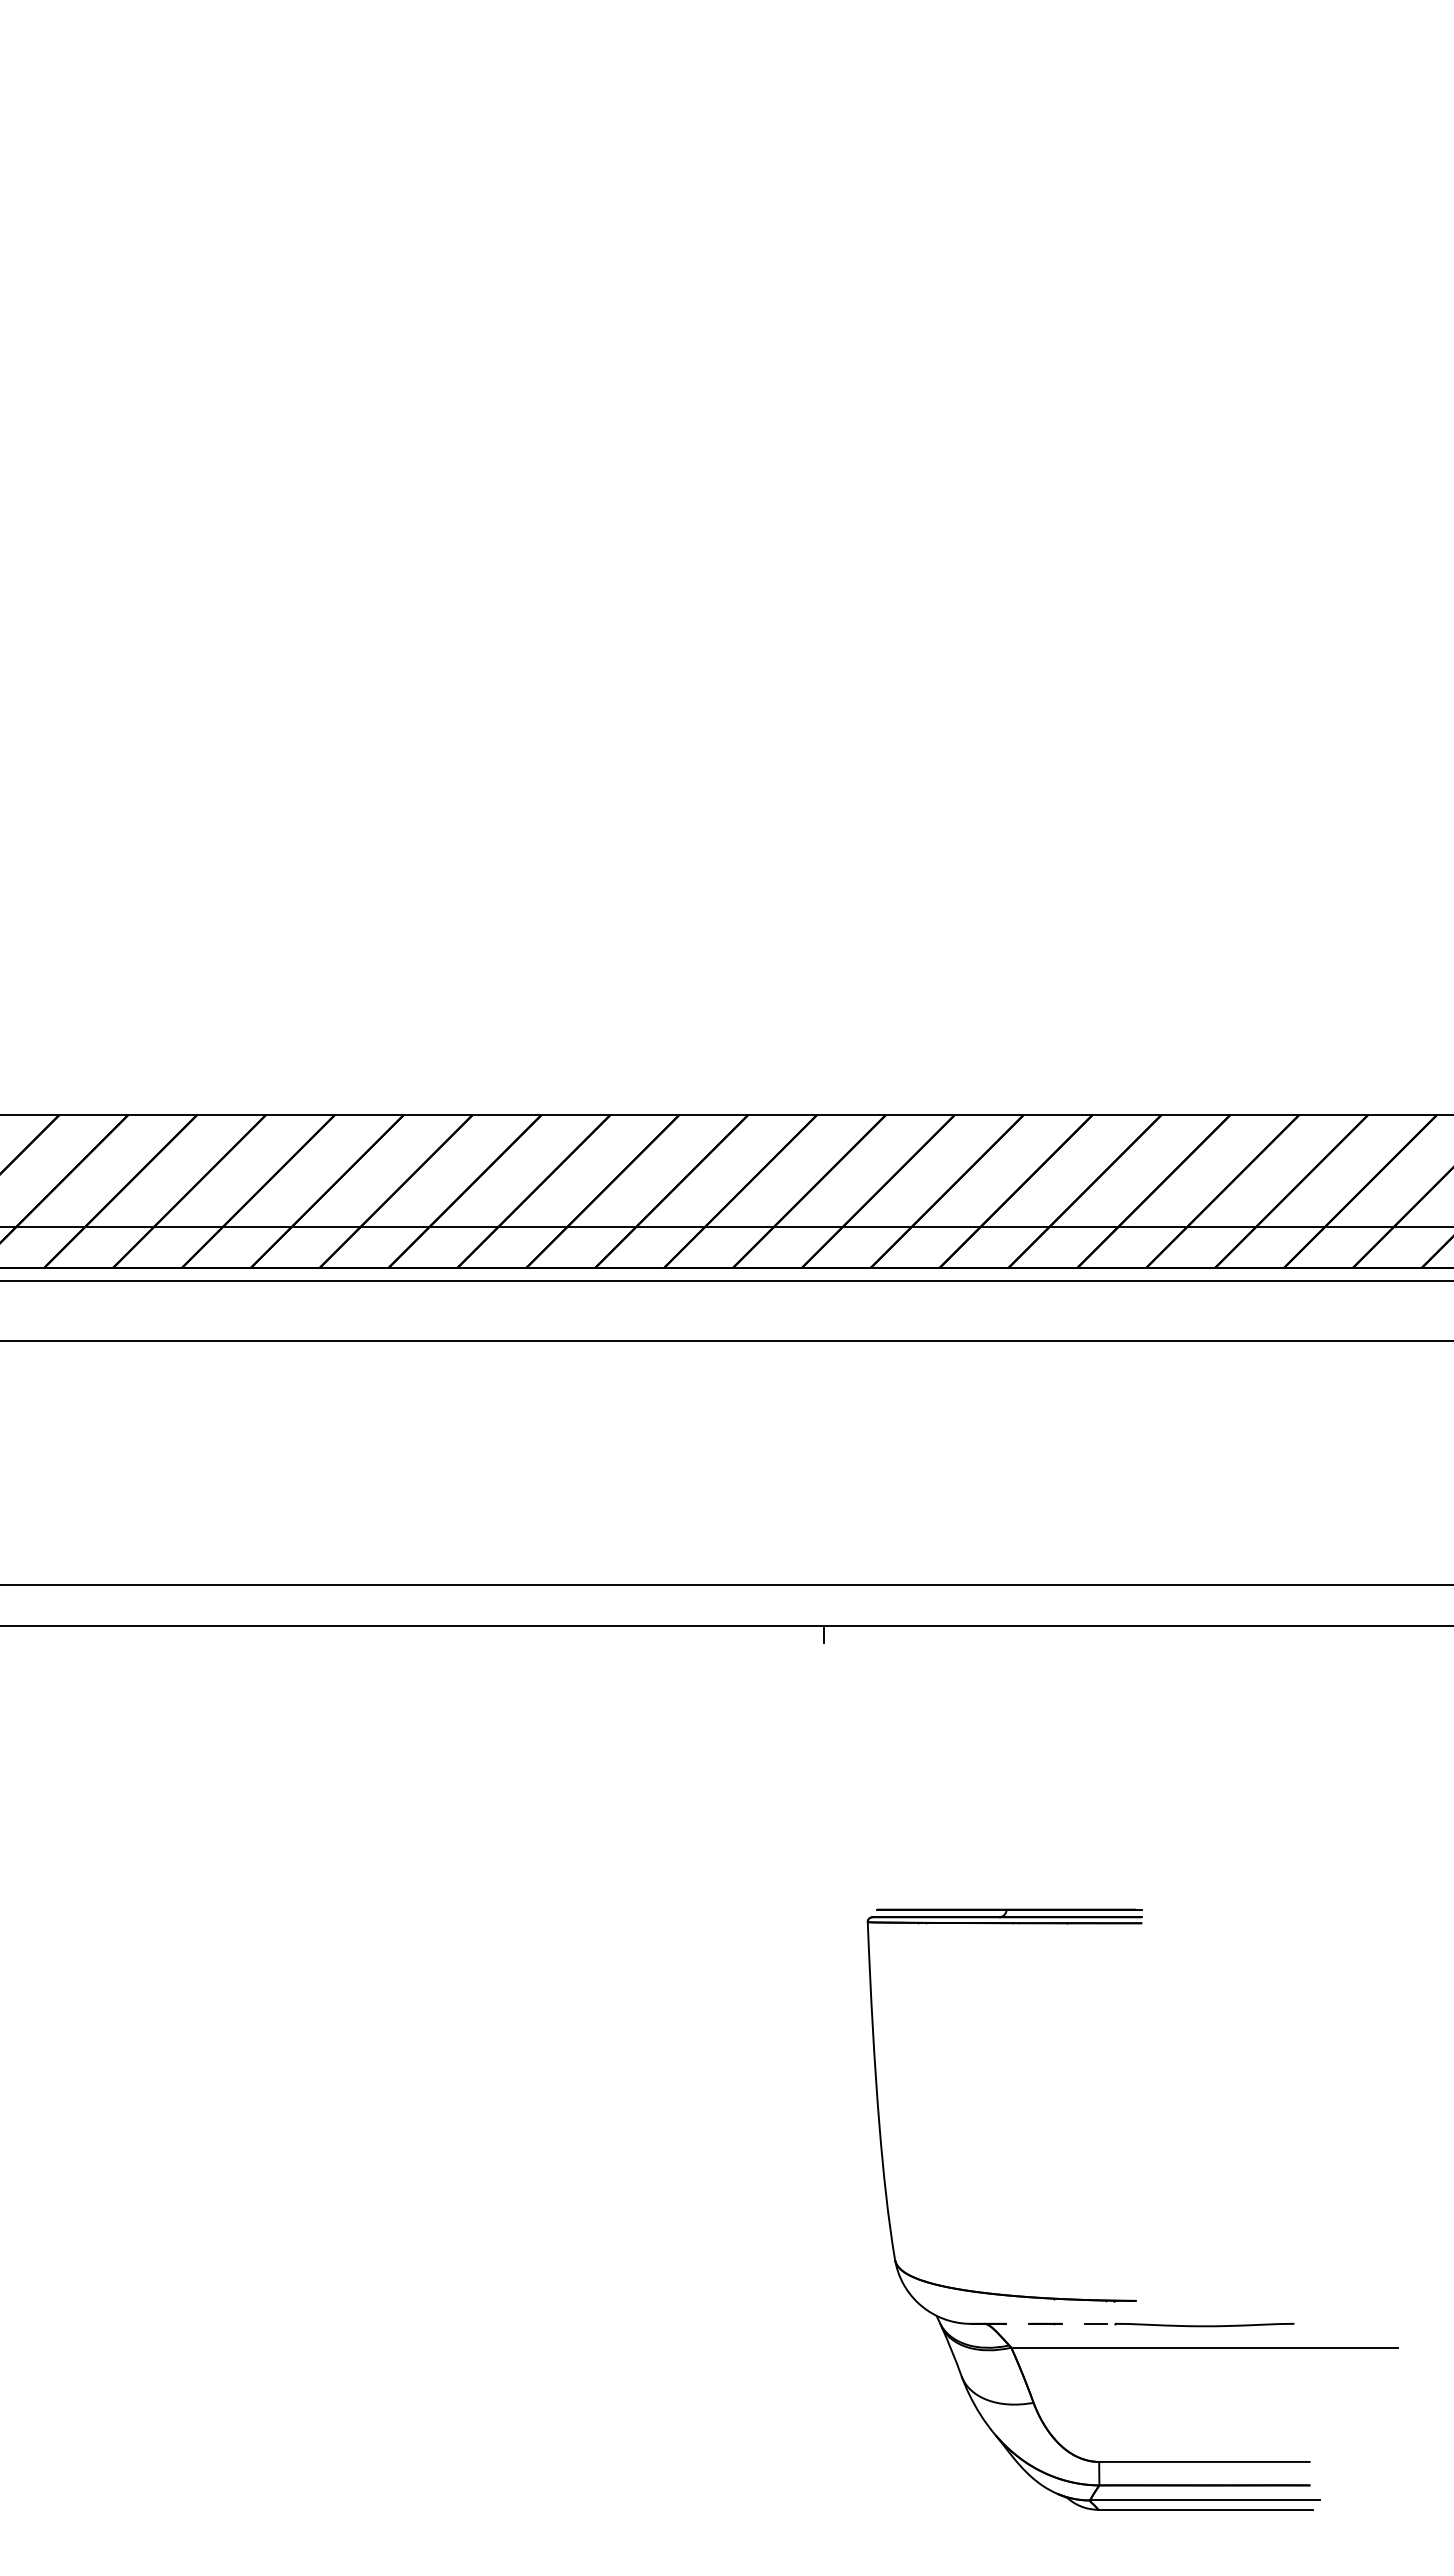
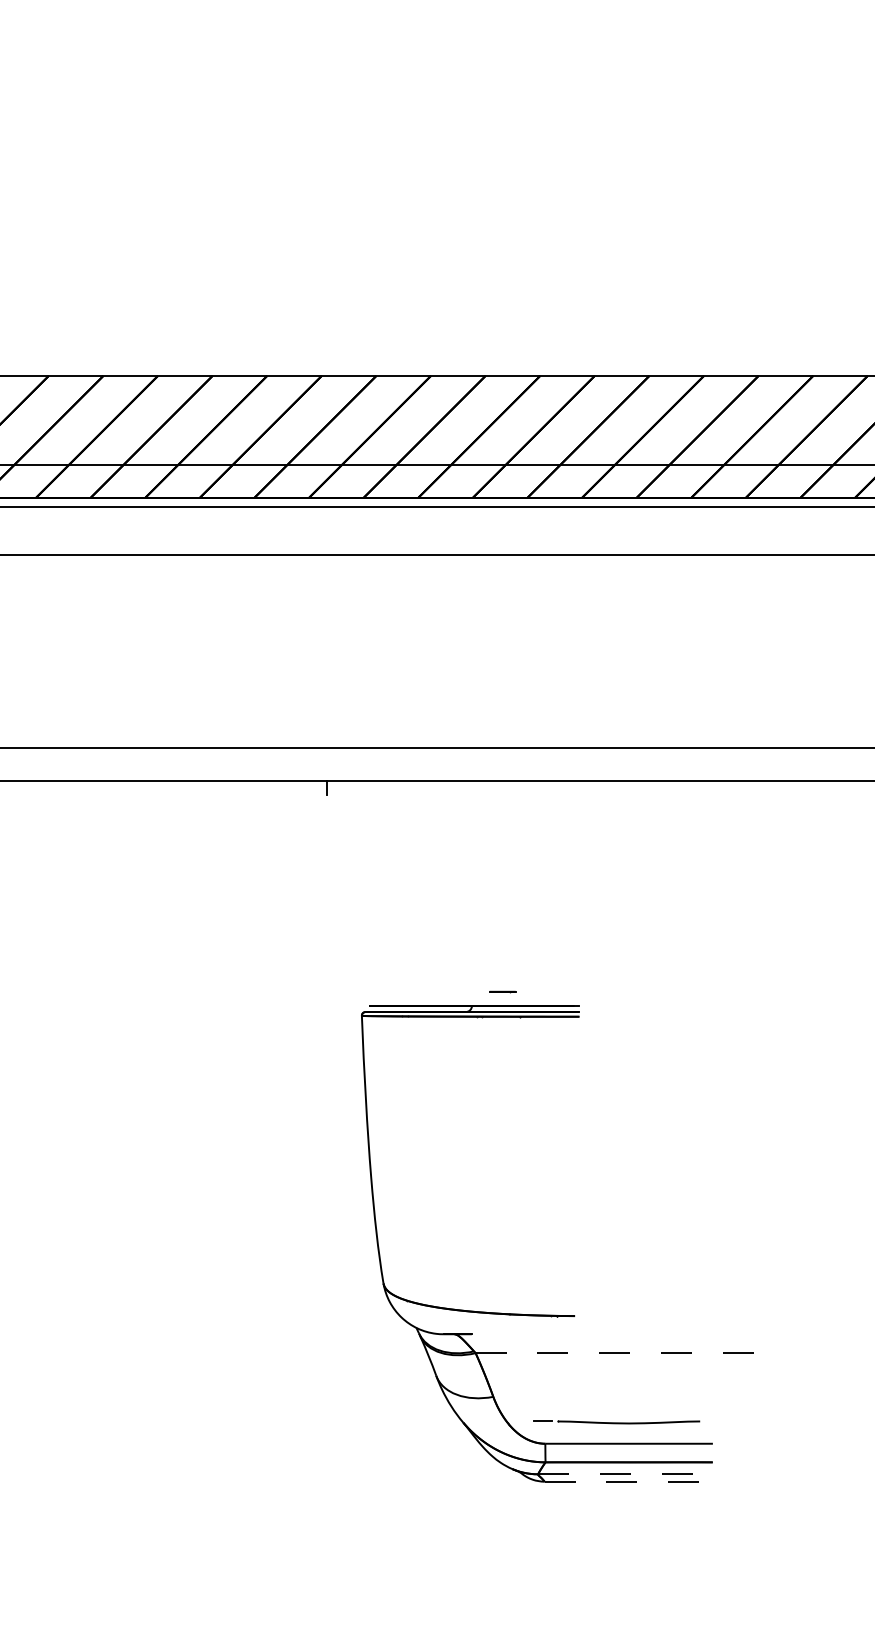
line: (1045, 2323) -> (502, 991), moved
part: (1189, 2324) -> (616, 1421), moved
line: (1205, 2347) -> (629, 1353), solid -> dashed
line: (1205, 2500) -> (629, 1474), solid -> dashed
line: (1206, 2509) -> (630, 1481), solid -> dashed

